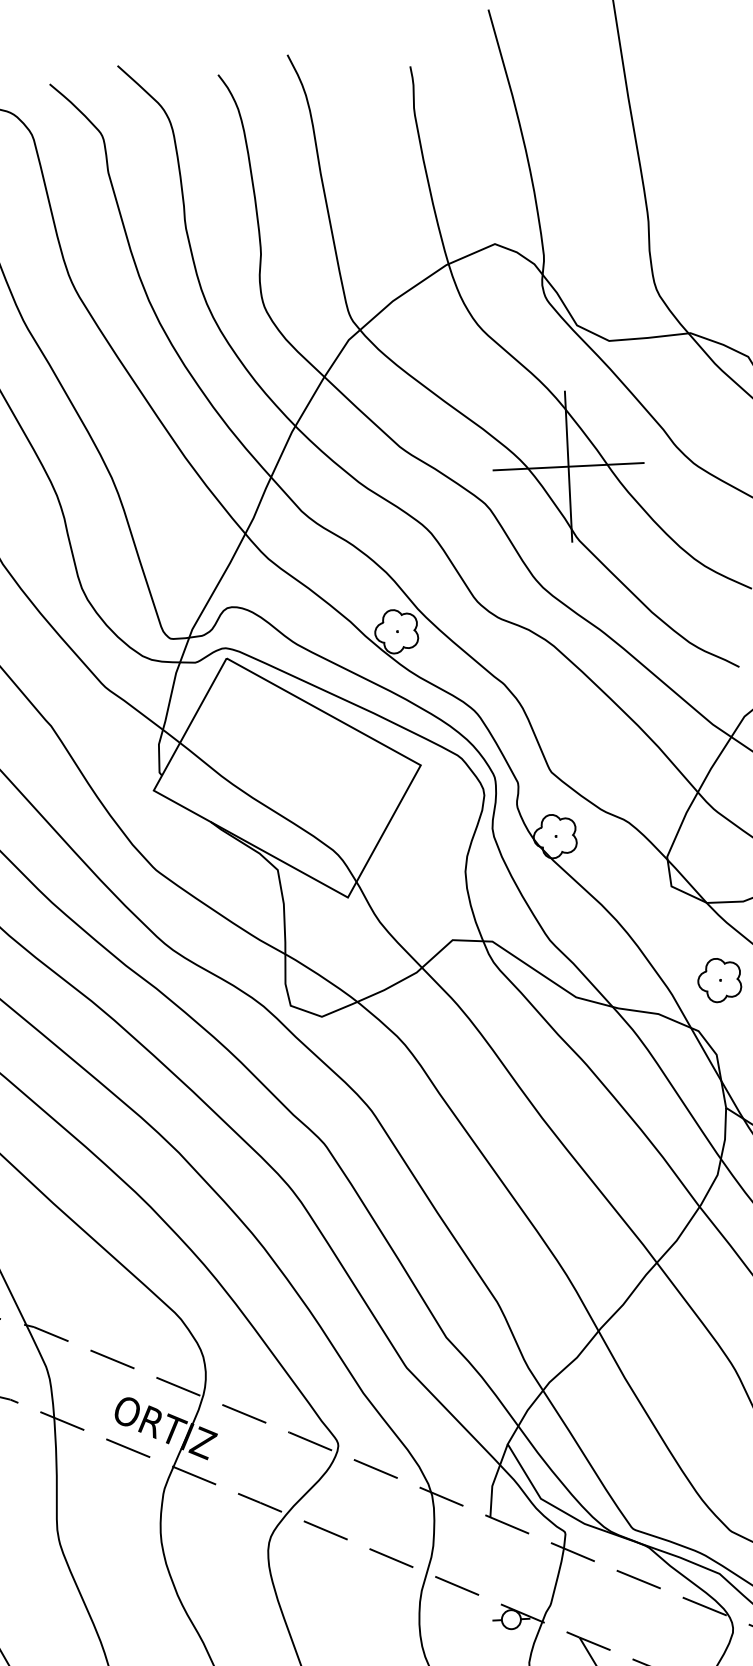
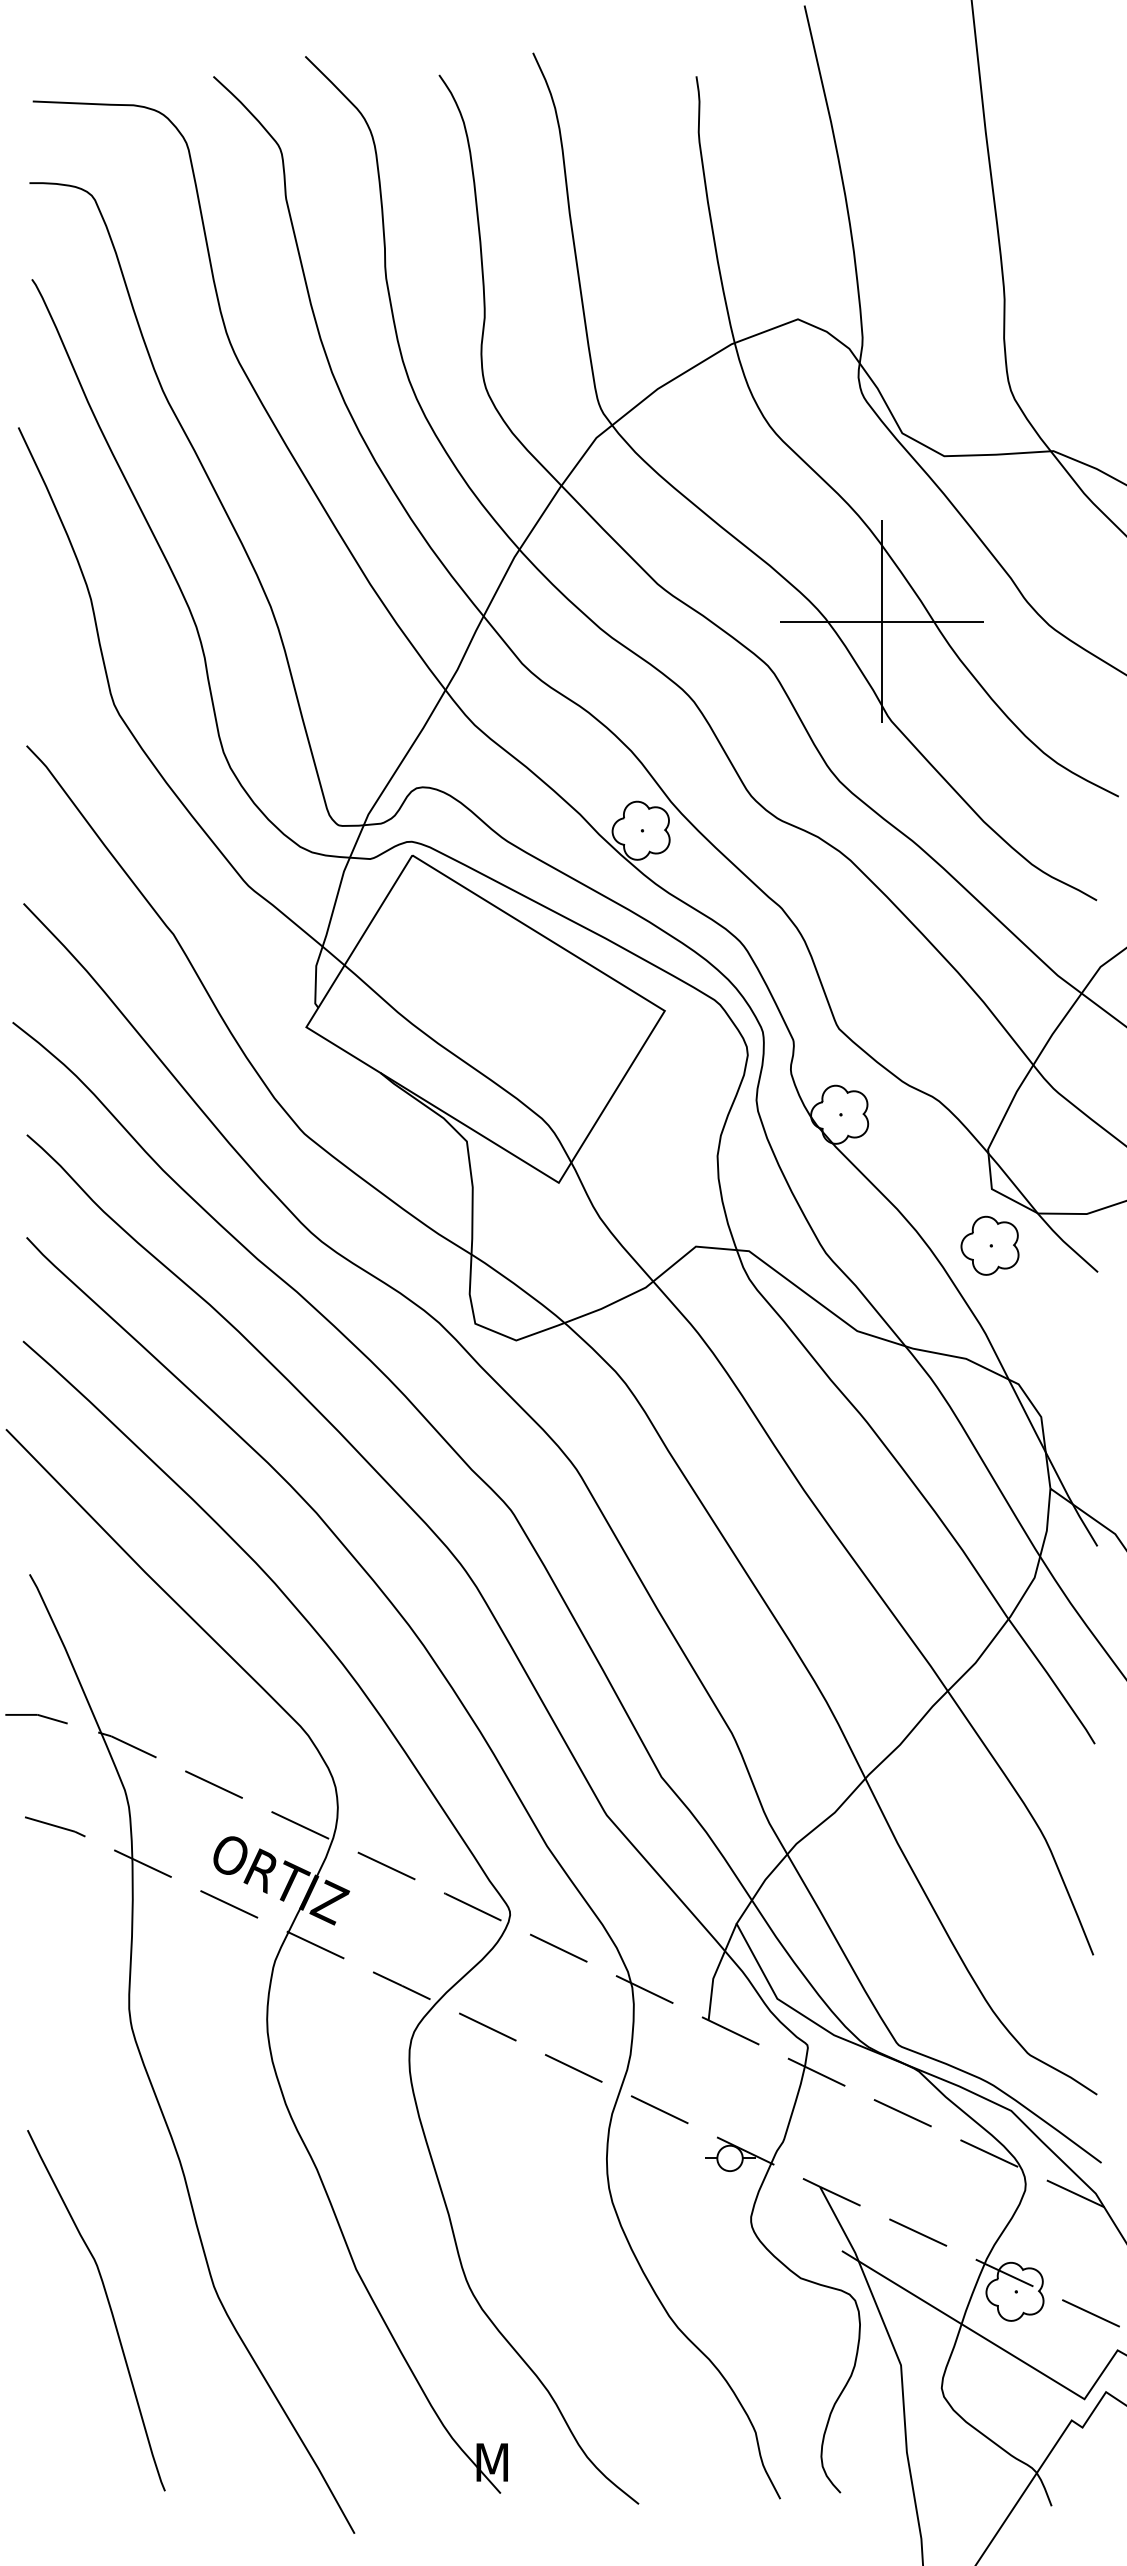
part: (719, 980) -> (989, 1245), moved

